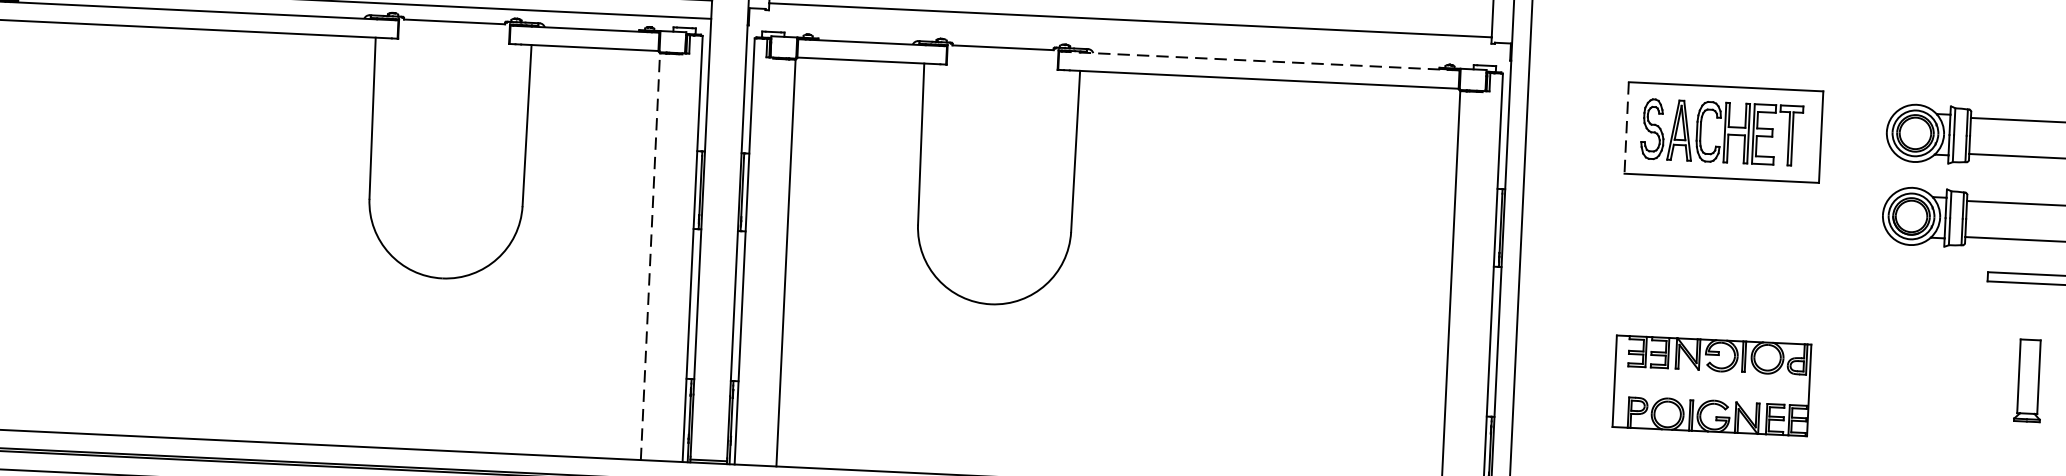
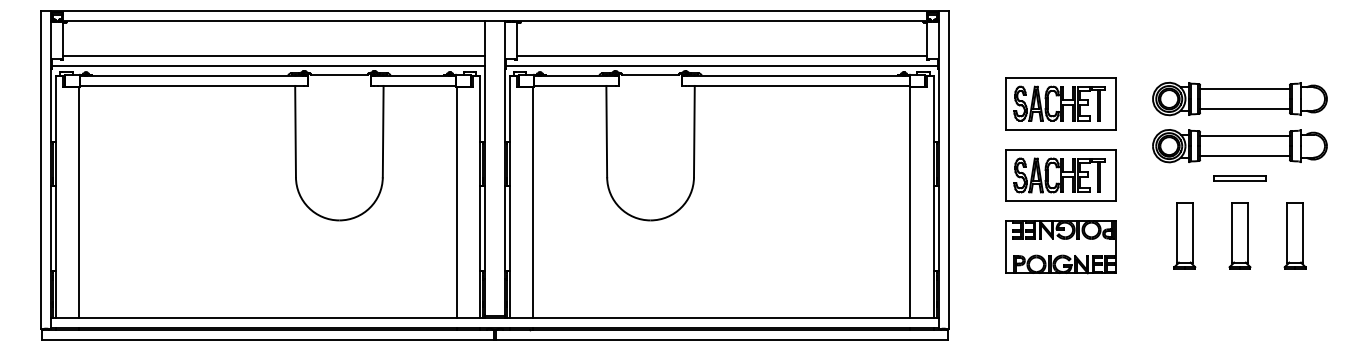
line: (1128, 38) -> (721, 66), added
line: (1258, 60) -> (795, 75), dashed -> solid
line: (1626, 127) -> (1005, 103), dashed -> solid
line: (650, 256) -> (456, 202), dashed -> solid
part: (1717, 259) -> (1060, 175), added
part: (1930, 375) -> (1184, 235), added
part: (2027, 379) -> (1239, 235), size x1.43

